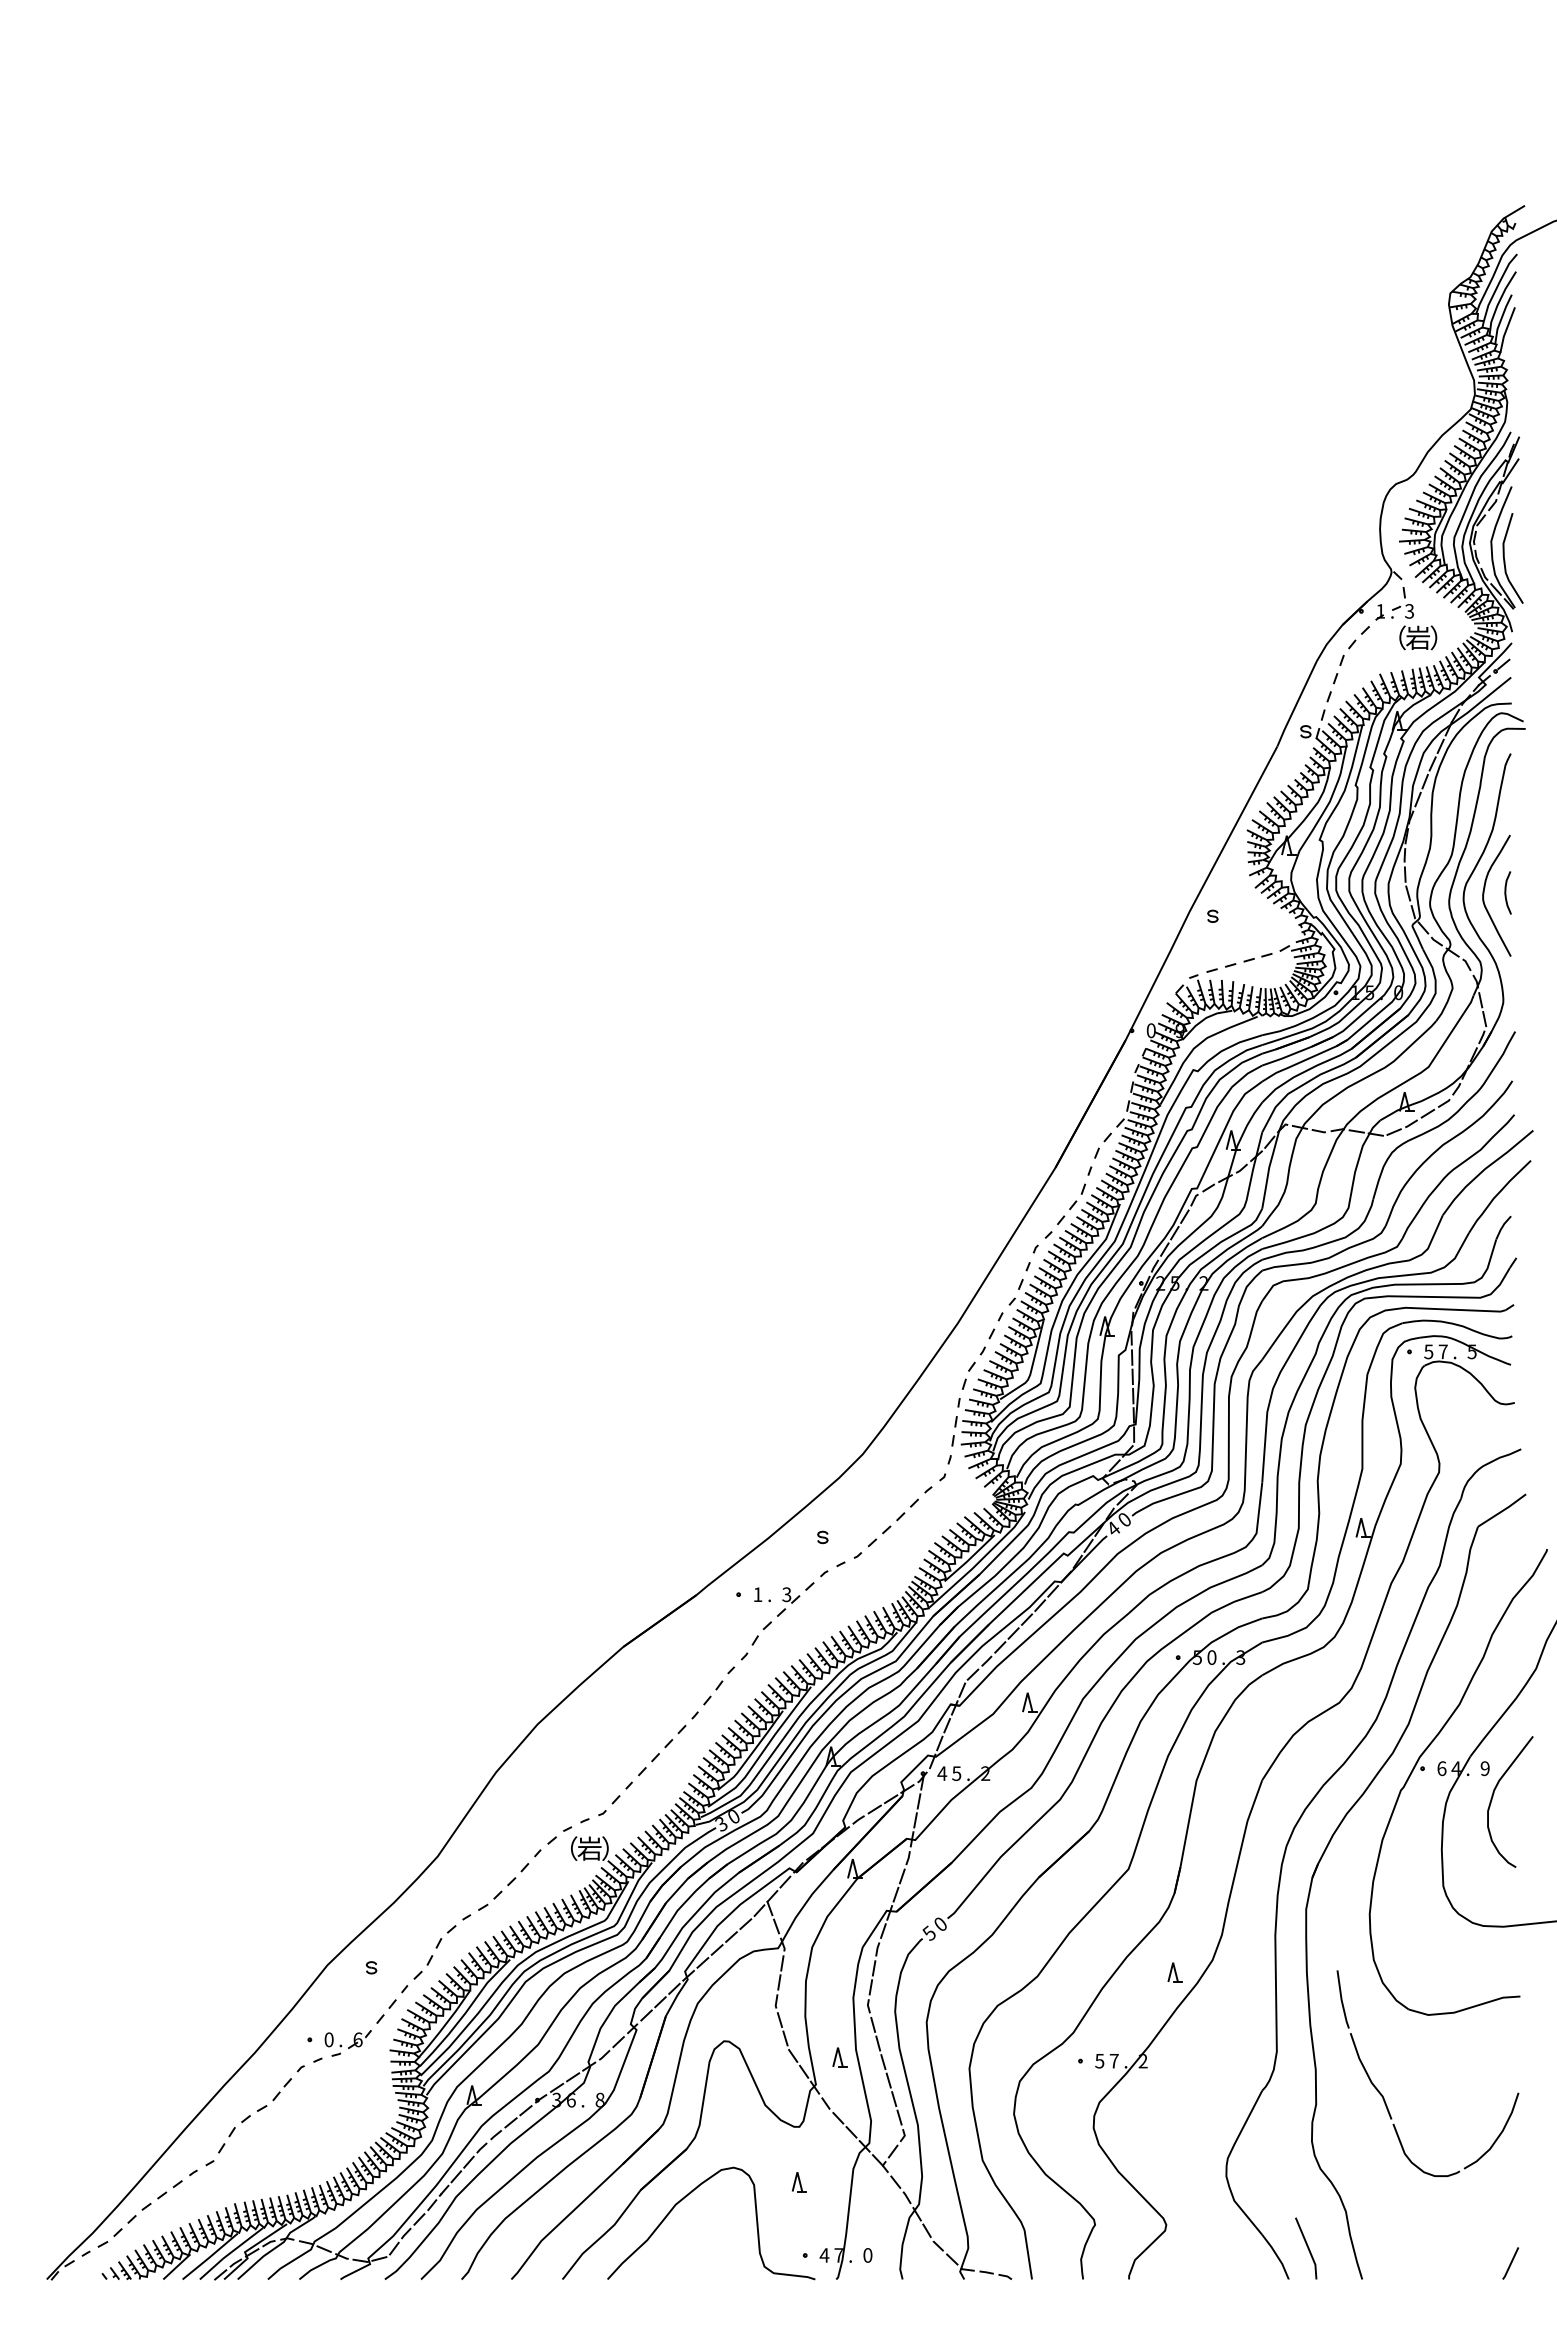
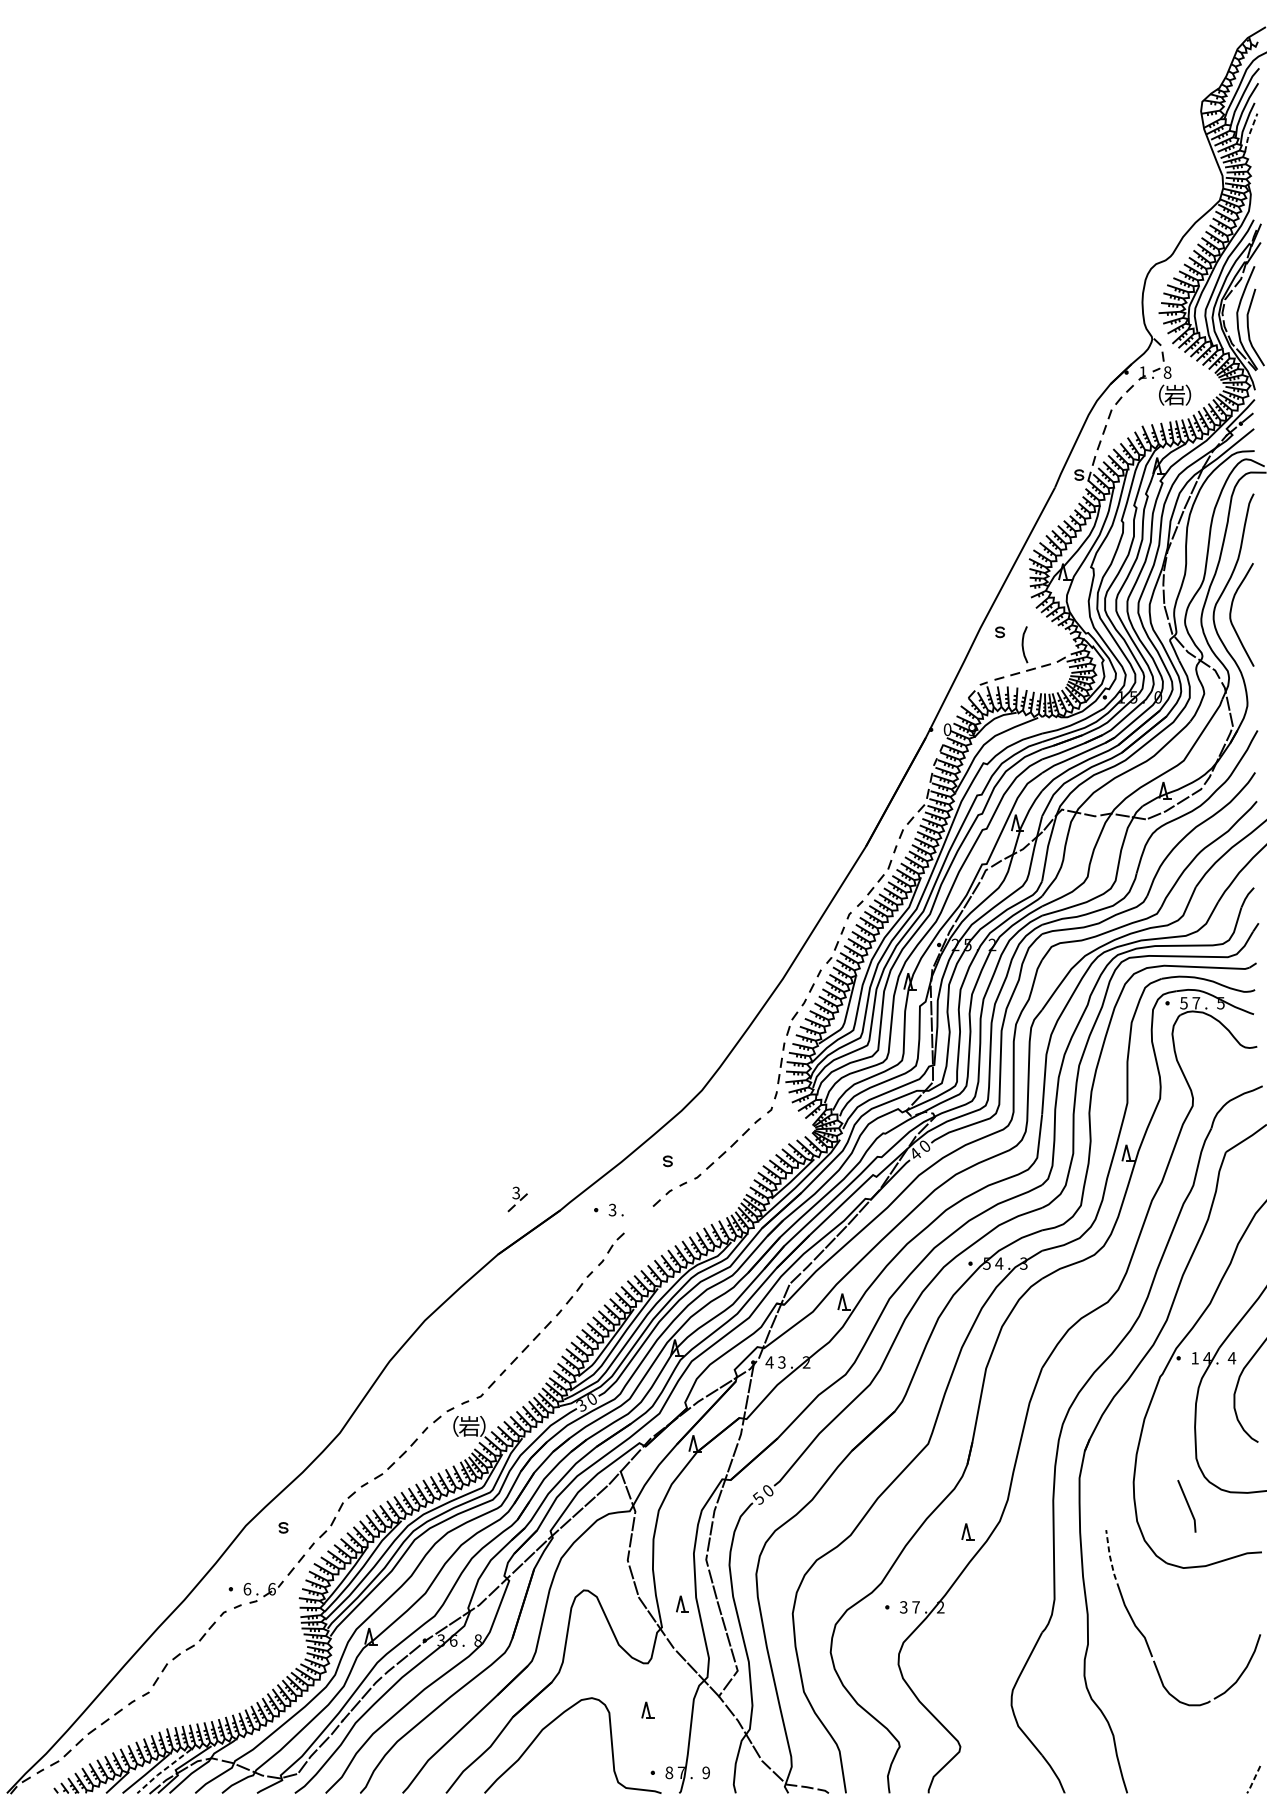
line: (1506, 330) -> (1250, 133), solid -> dashed
text: (1409, 611) -> (1167, 372), 3 -> 8
curve: (1506, 892) -> (1023, 644), moved
text: (757, 1594) -> (612, 1209), 1 -> 3
part: (788, 1601) -> (517, 1198), moved
text: (1211, 1657) -> (998, 1263), 0 -> 4
text: (1441, 1768) -> (1194, 1358), 6 -> 1
text: (1485, 1768) -> (1232, 1358), 9 -> 4
text: (956, 1773) -> (781, 1362), 5 -> 3
line: (1341, 1999) -> (1109, 1554), solid -> dashed
text: (328, 2039) -> (246, 1588), 0 -> 6
text: (1099, 2060) -> (903, 1606), 5 -> 3
line: (1307, 2248) -> (1187, 1506), moved
line: (229, 2253) -> (162, 1771), solid -> dashed
text: (824, 2255) -> (669, 1772), 4 -> 8
text: (867, 2255) -> (705, 1772), 0 -> 9
line: (1510, 2264) -> (1253, 1780), solid -> dashed

